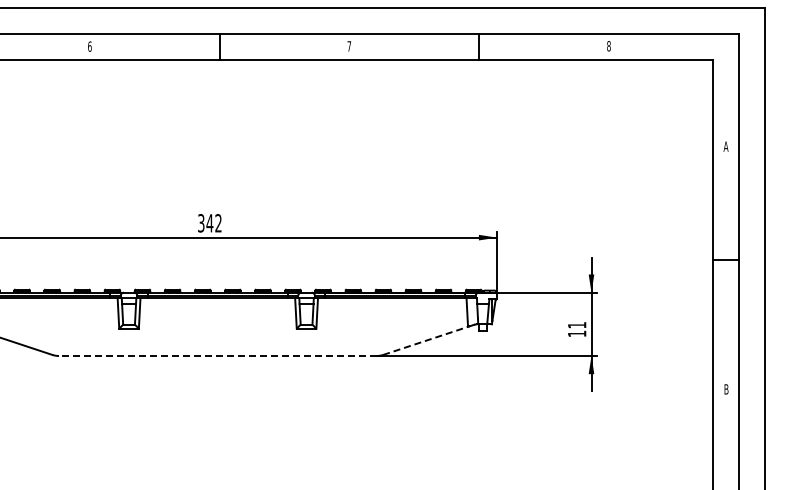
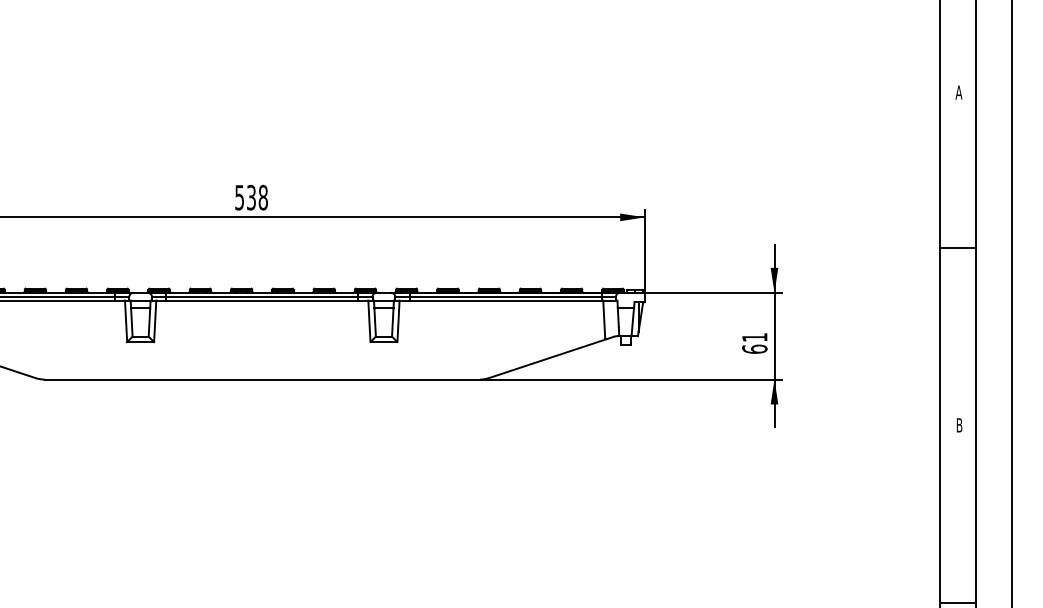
text: (209, 223) -> (250, 197), 342 -> 538
text: (576, 333) -> (753, 348), 11 -> 61
line: (426, 340) -> (548, 358), dashed -> solid
line: (217, 356) -> (261, 380), dashed -> solid

